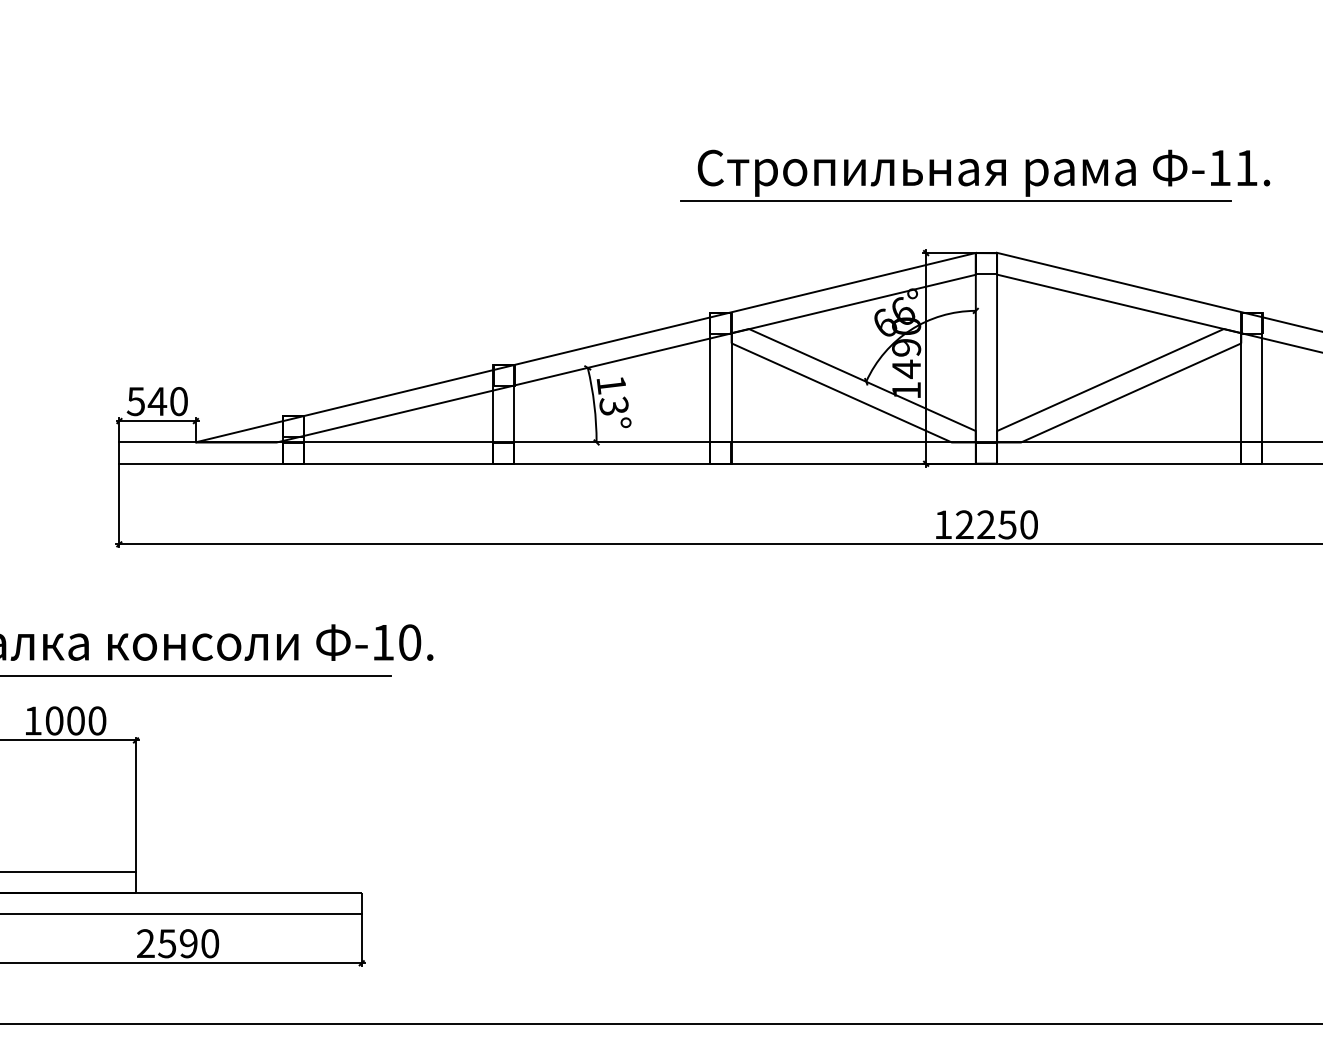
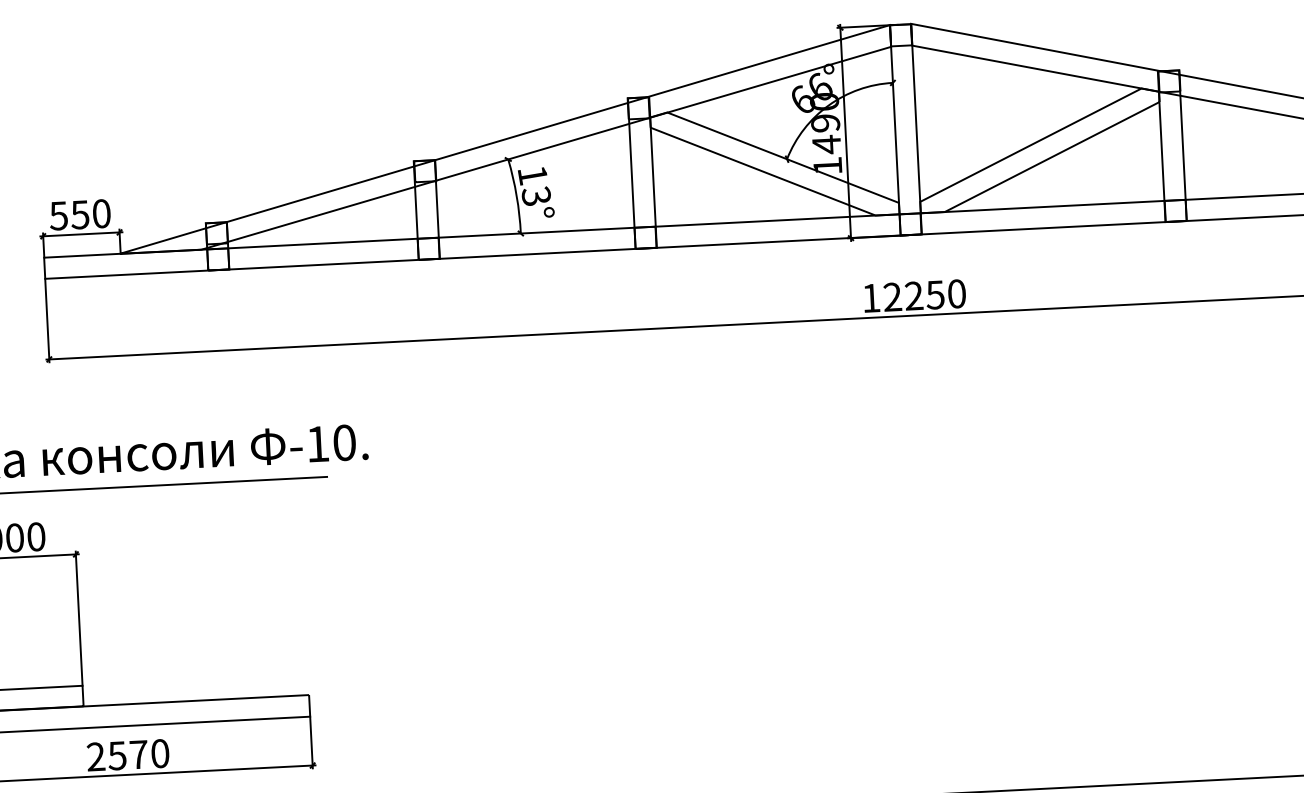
text: (157, 401) -> (80, 214), 540 -> 550
text: (188, 943) -> (138, 754), 2590 -> 2570

